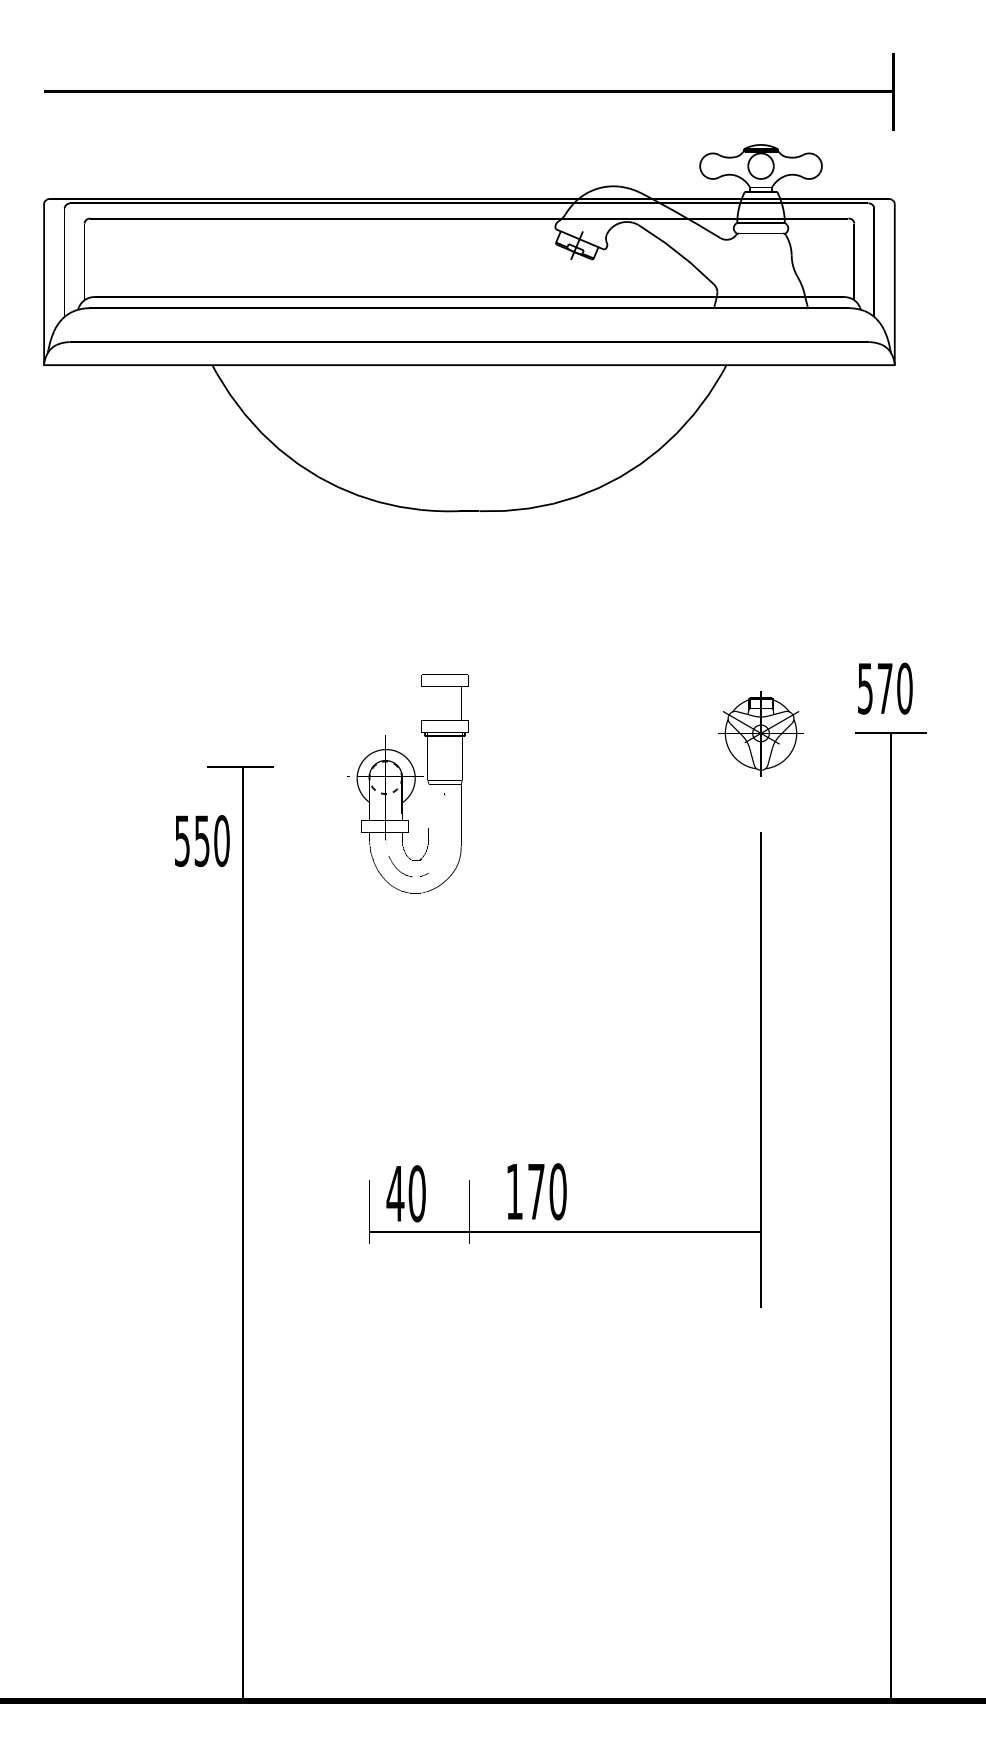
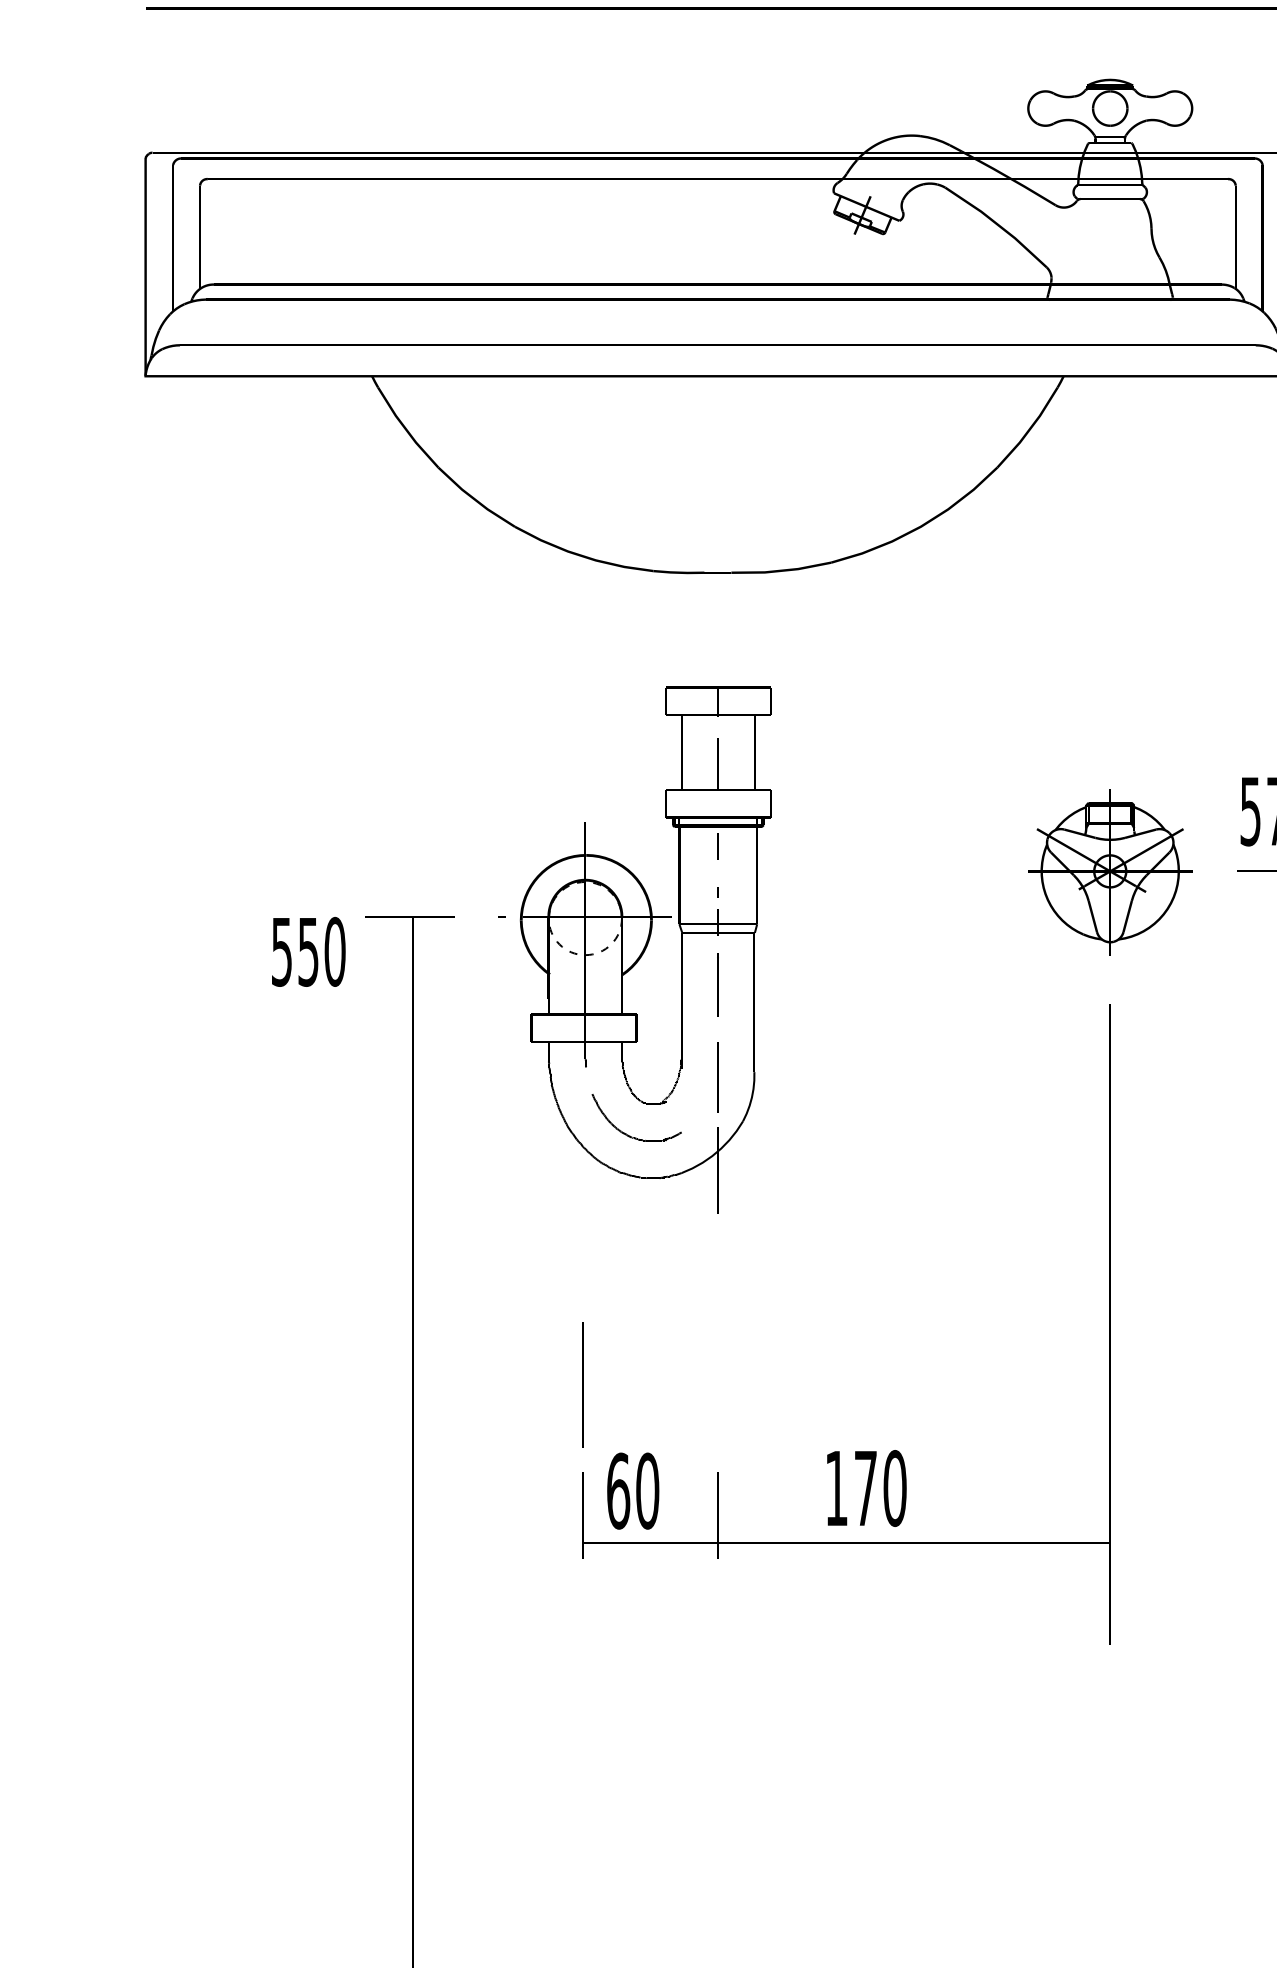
part: (760, 733) -> (1109, 871), size x1.43
part: (407, 791) -> (634, 949), size x1.67
text: (202, 841) -> (308, 952), moved
line: (369, 1114) -> (583, 1384), added
text: (536, 1191) -> (865, 1488), moved
text: (395, 1193) -> (618, 1490), 40 -> 60

